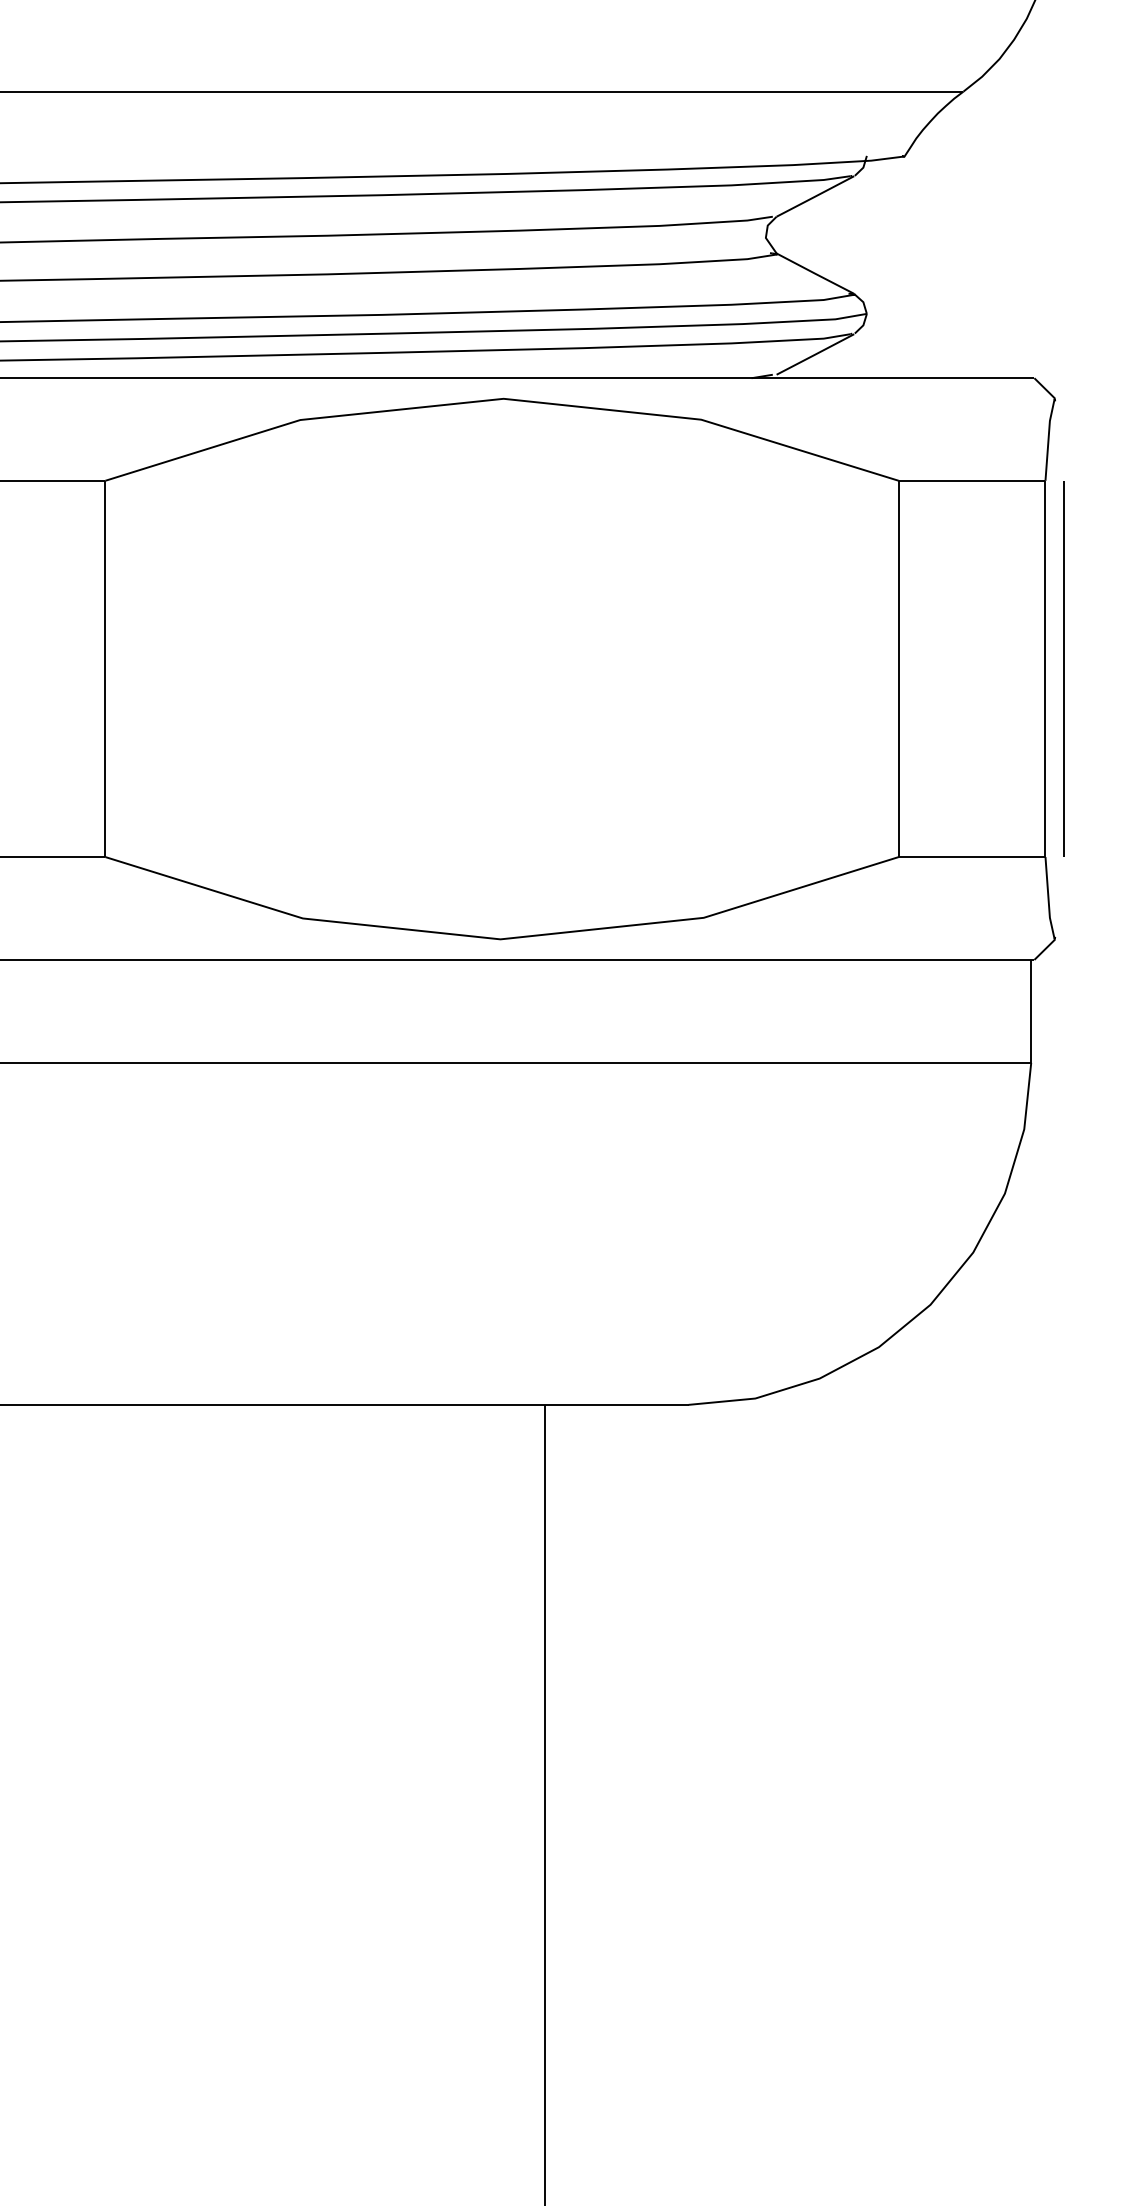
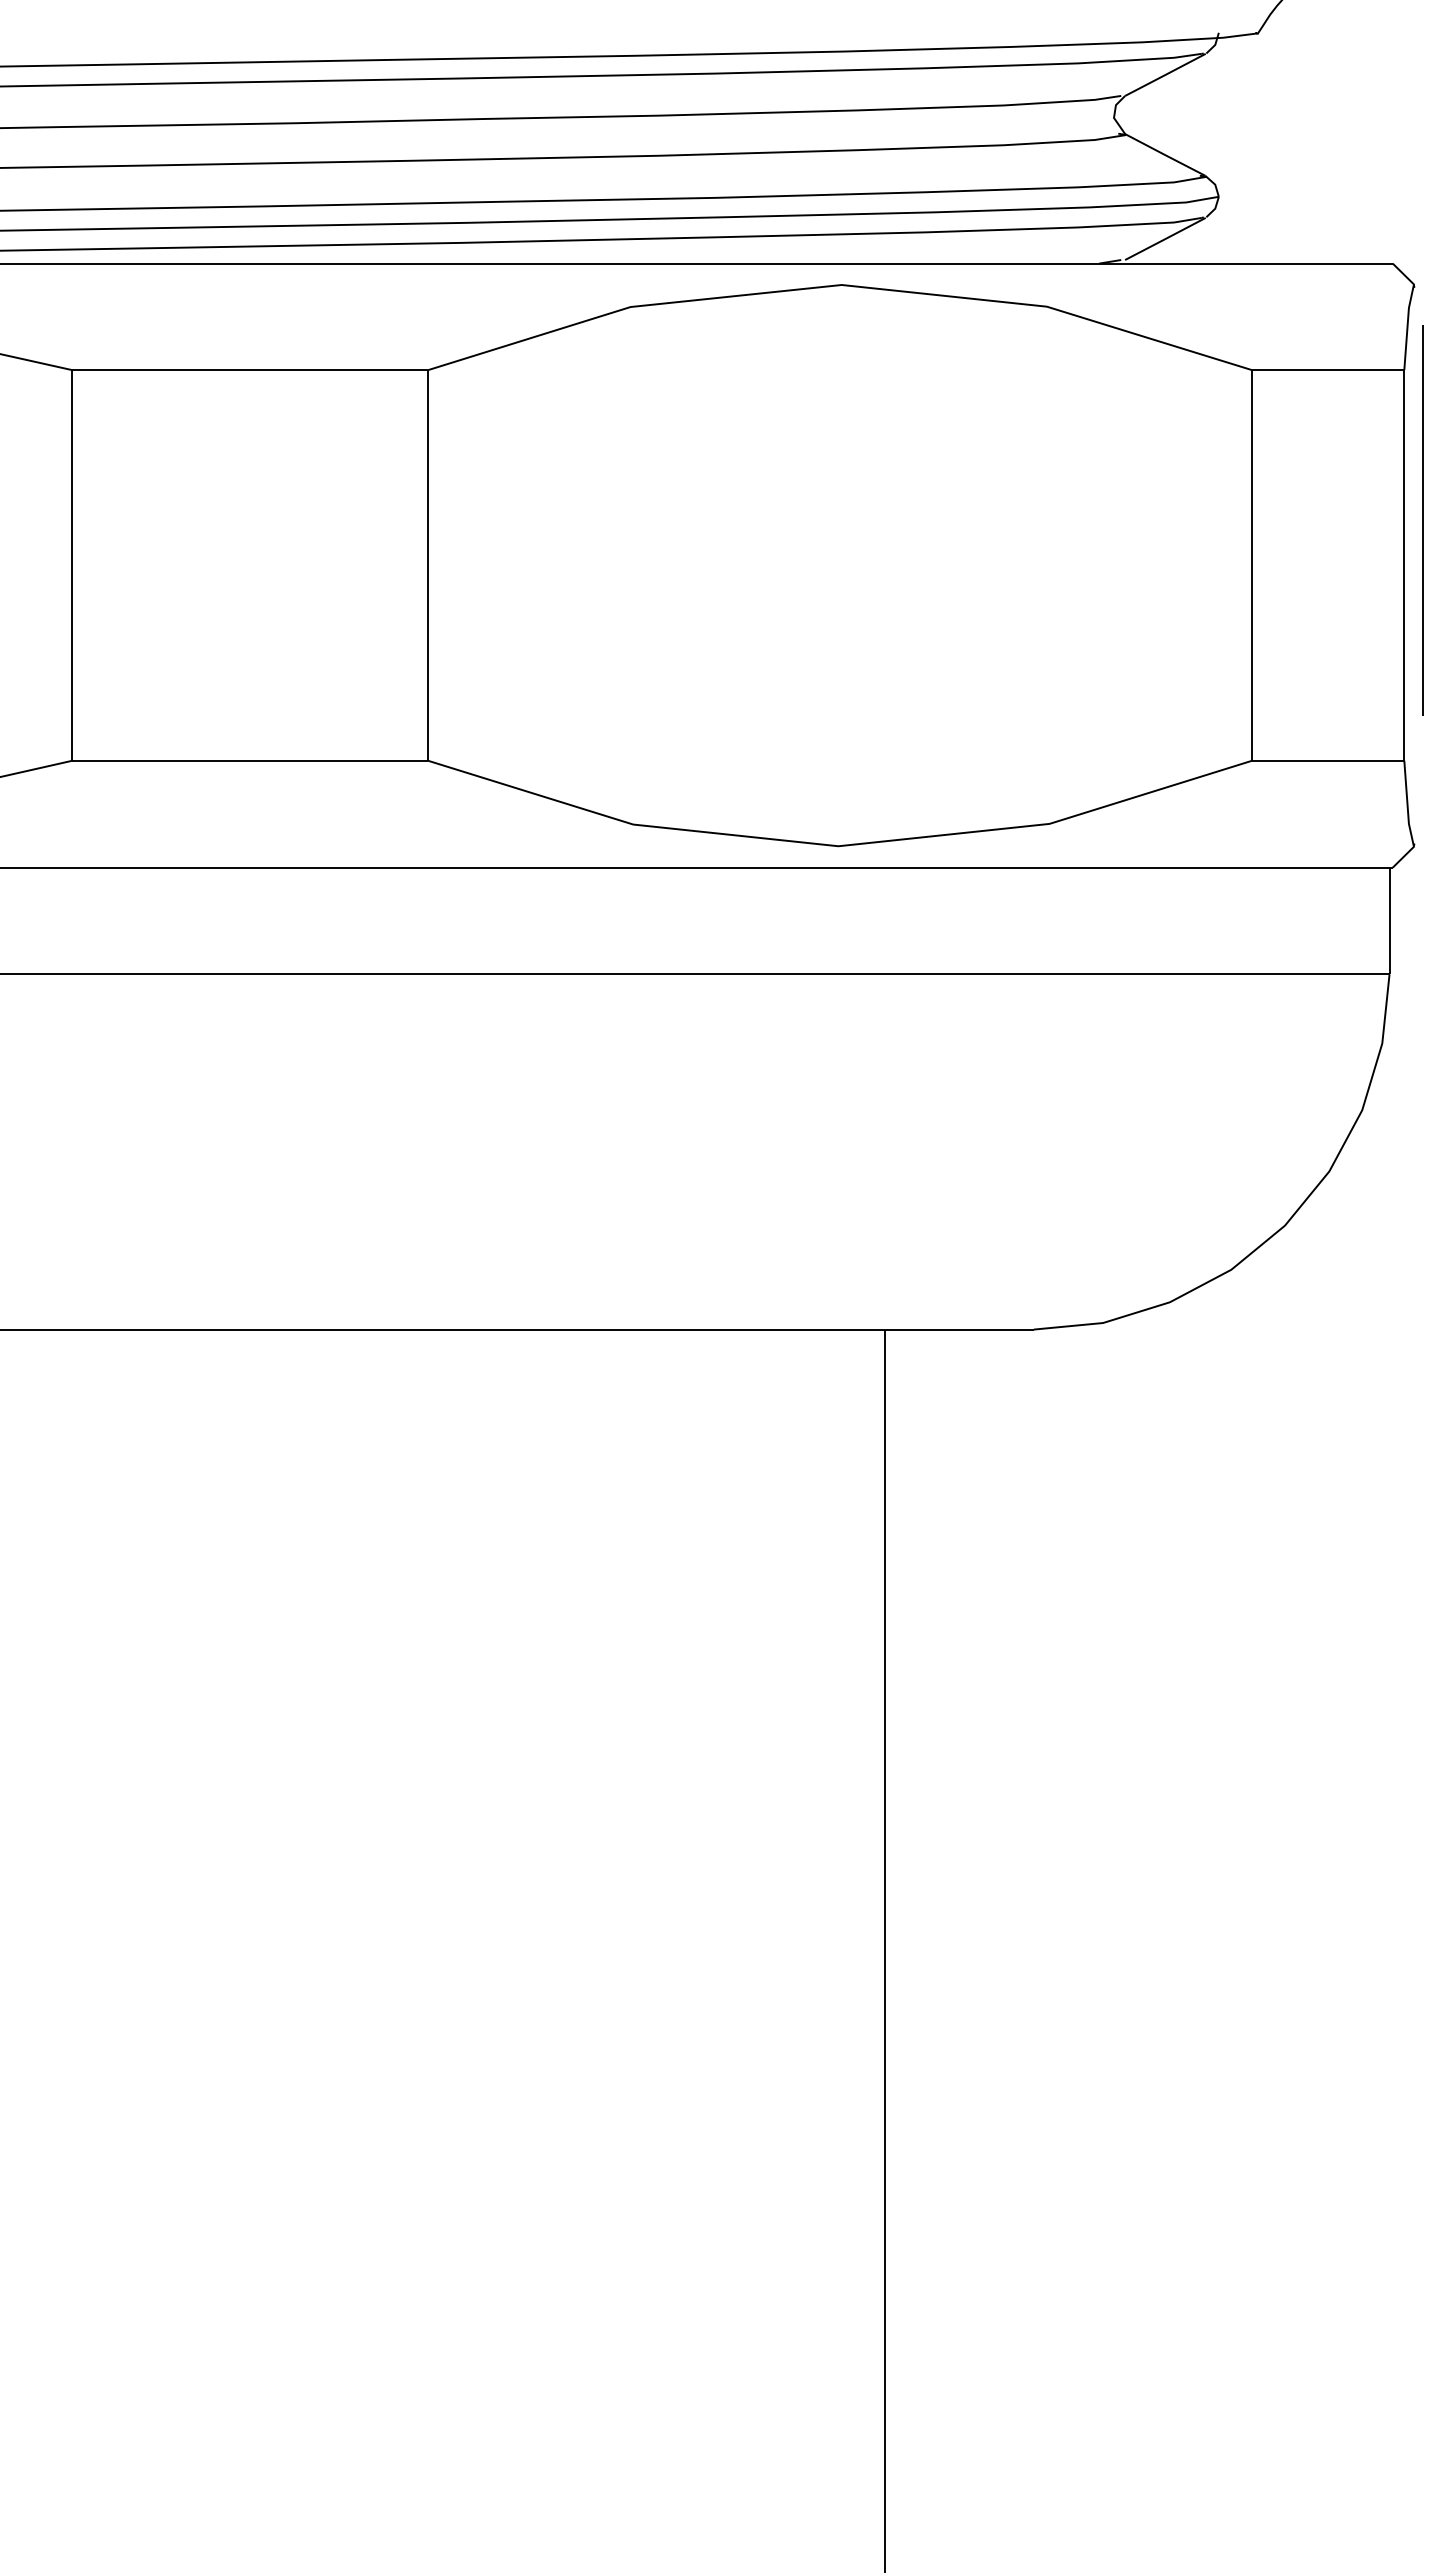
line: (1062, 668) -> (1422, 520), moved

